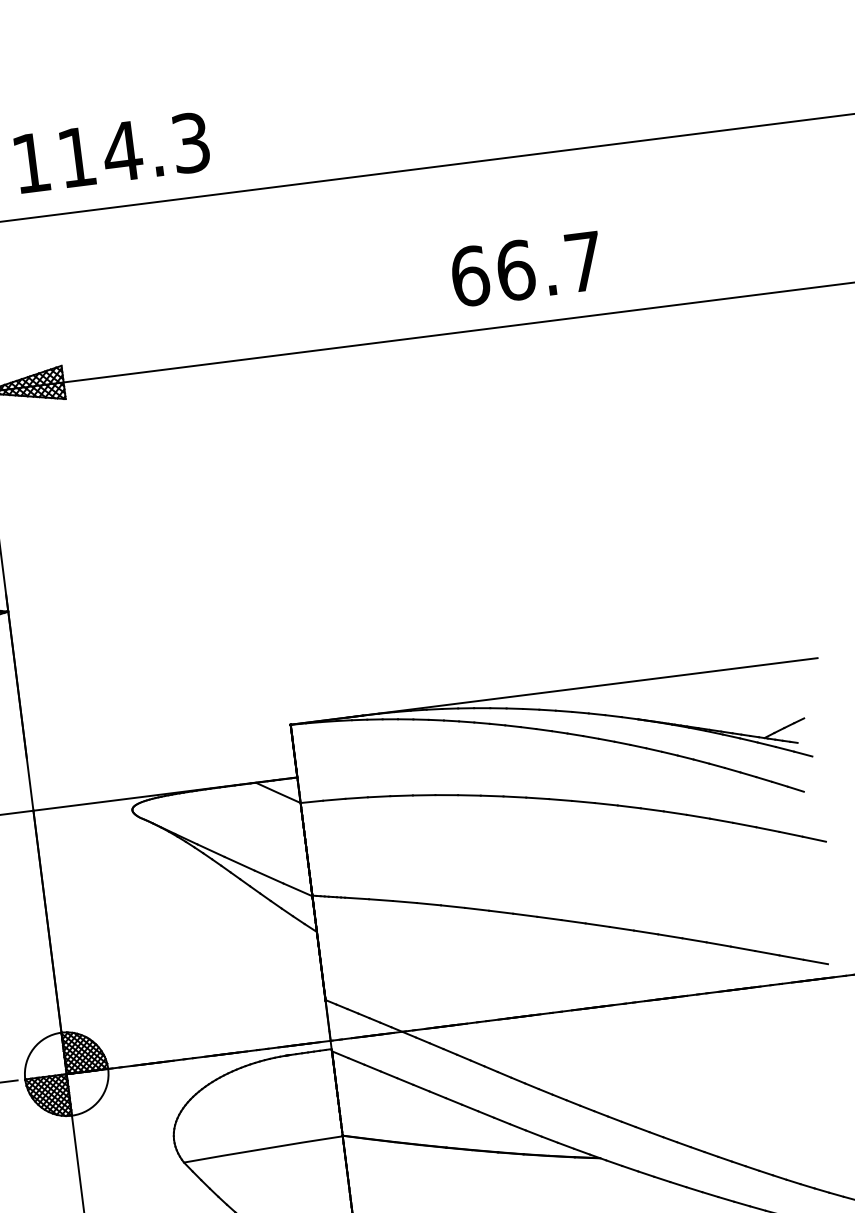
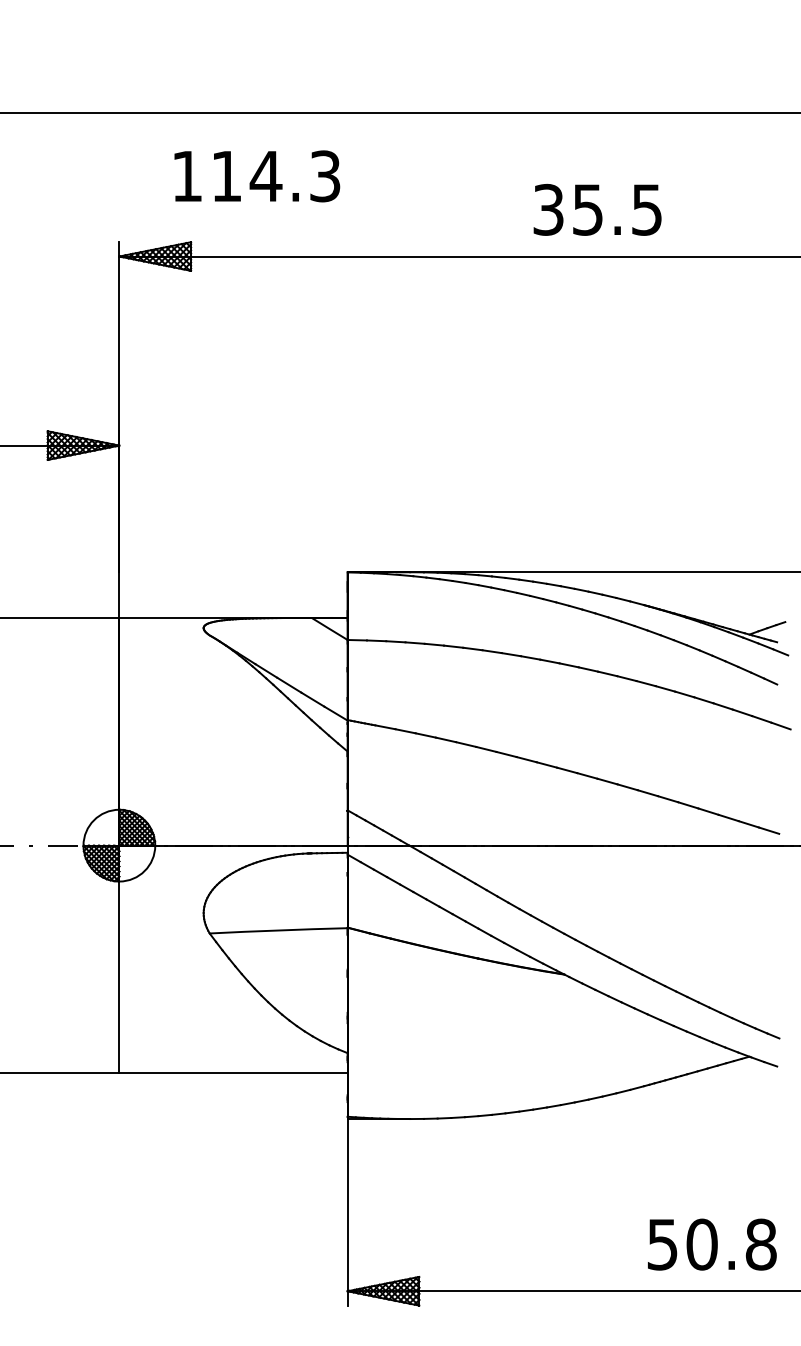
text: (112, 153) -> (257, 176), moved
text: (526, 268) -> (597, 209), 66.7 -> 35.5

